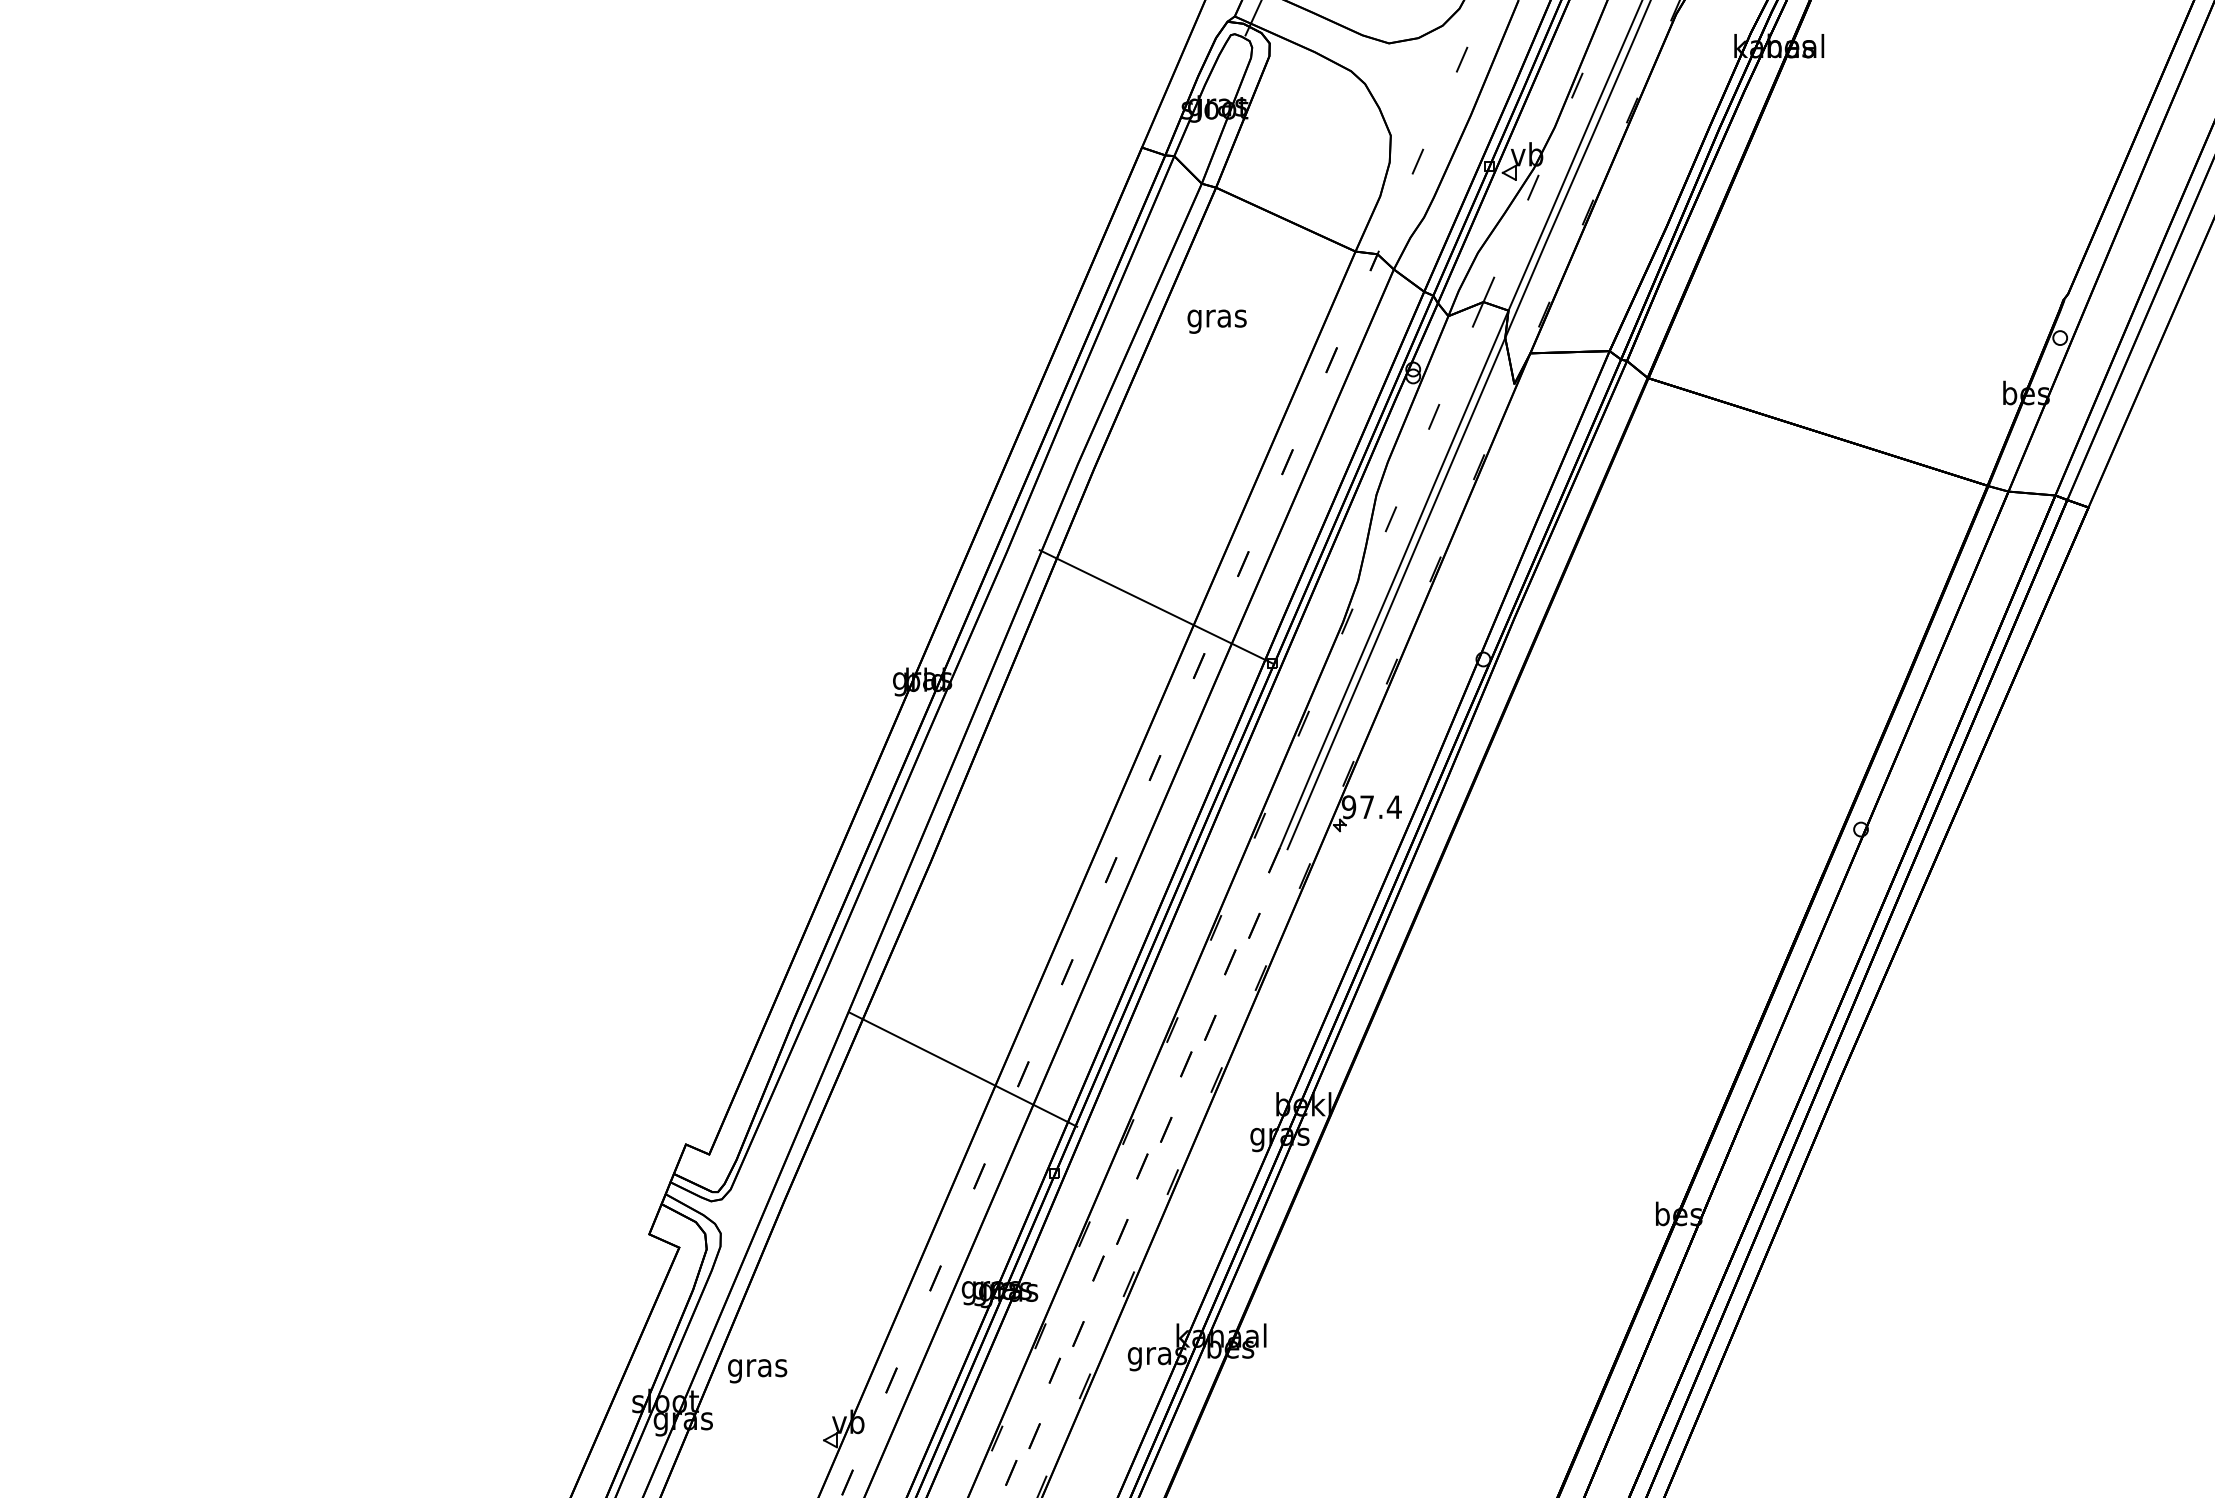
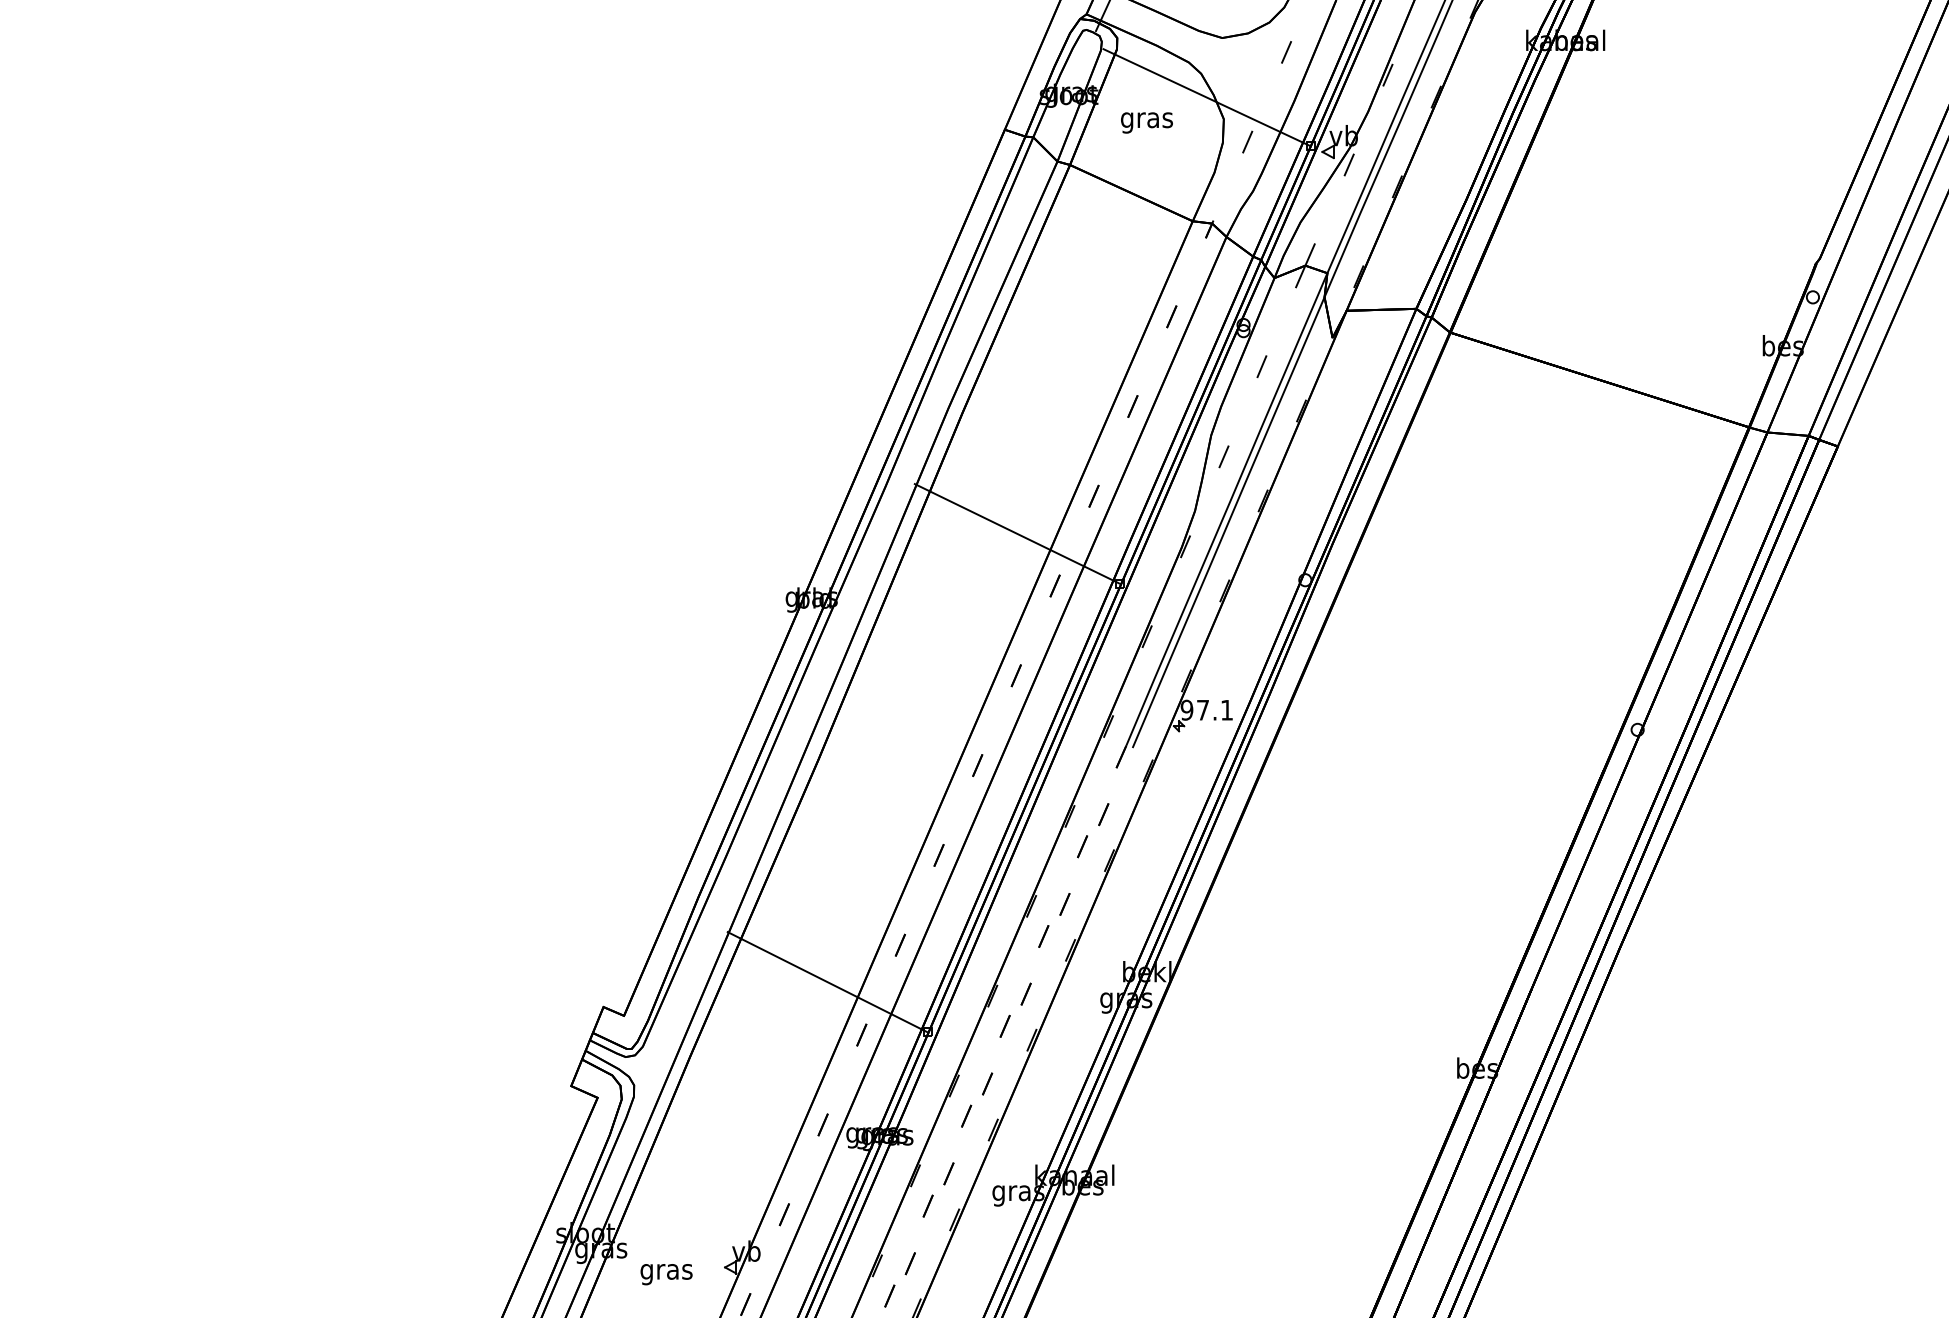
line: (1371, 110) -> (1206, 97), added
text: (1216, 321) -> (1146, 122), moved
text: (1393, 807) -> (1226, 710), 97.4 -> 97.1
line: (963, 1070) -> (827, 982), moved
text: (757, 1371) -> (666, 1274), moved

